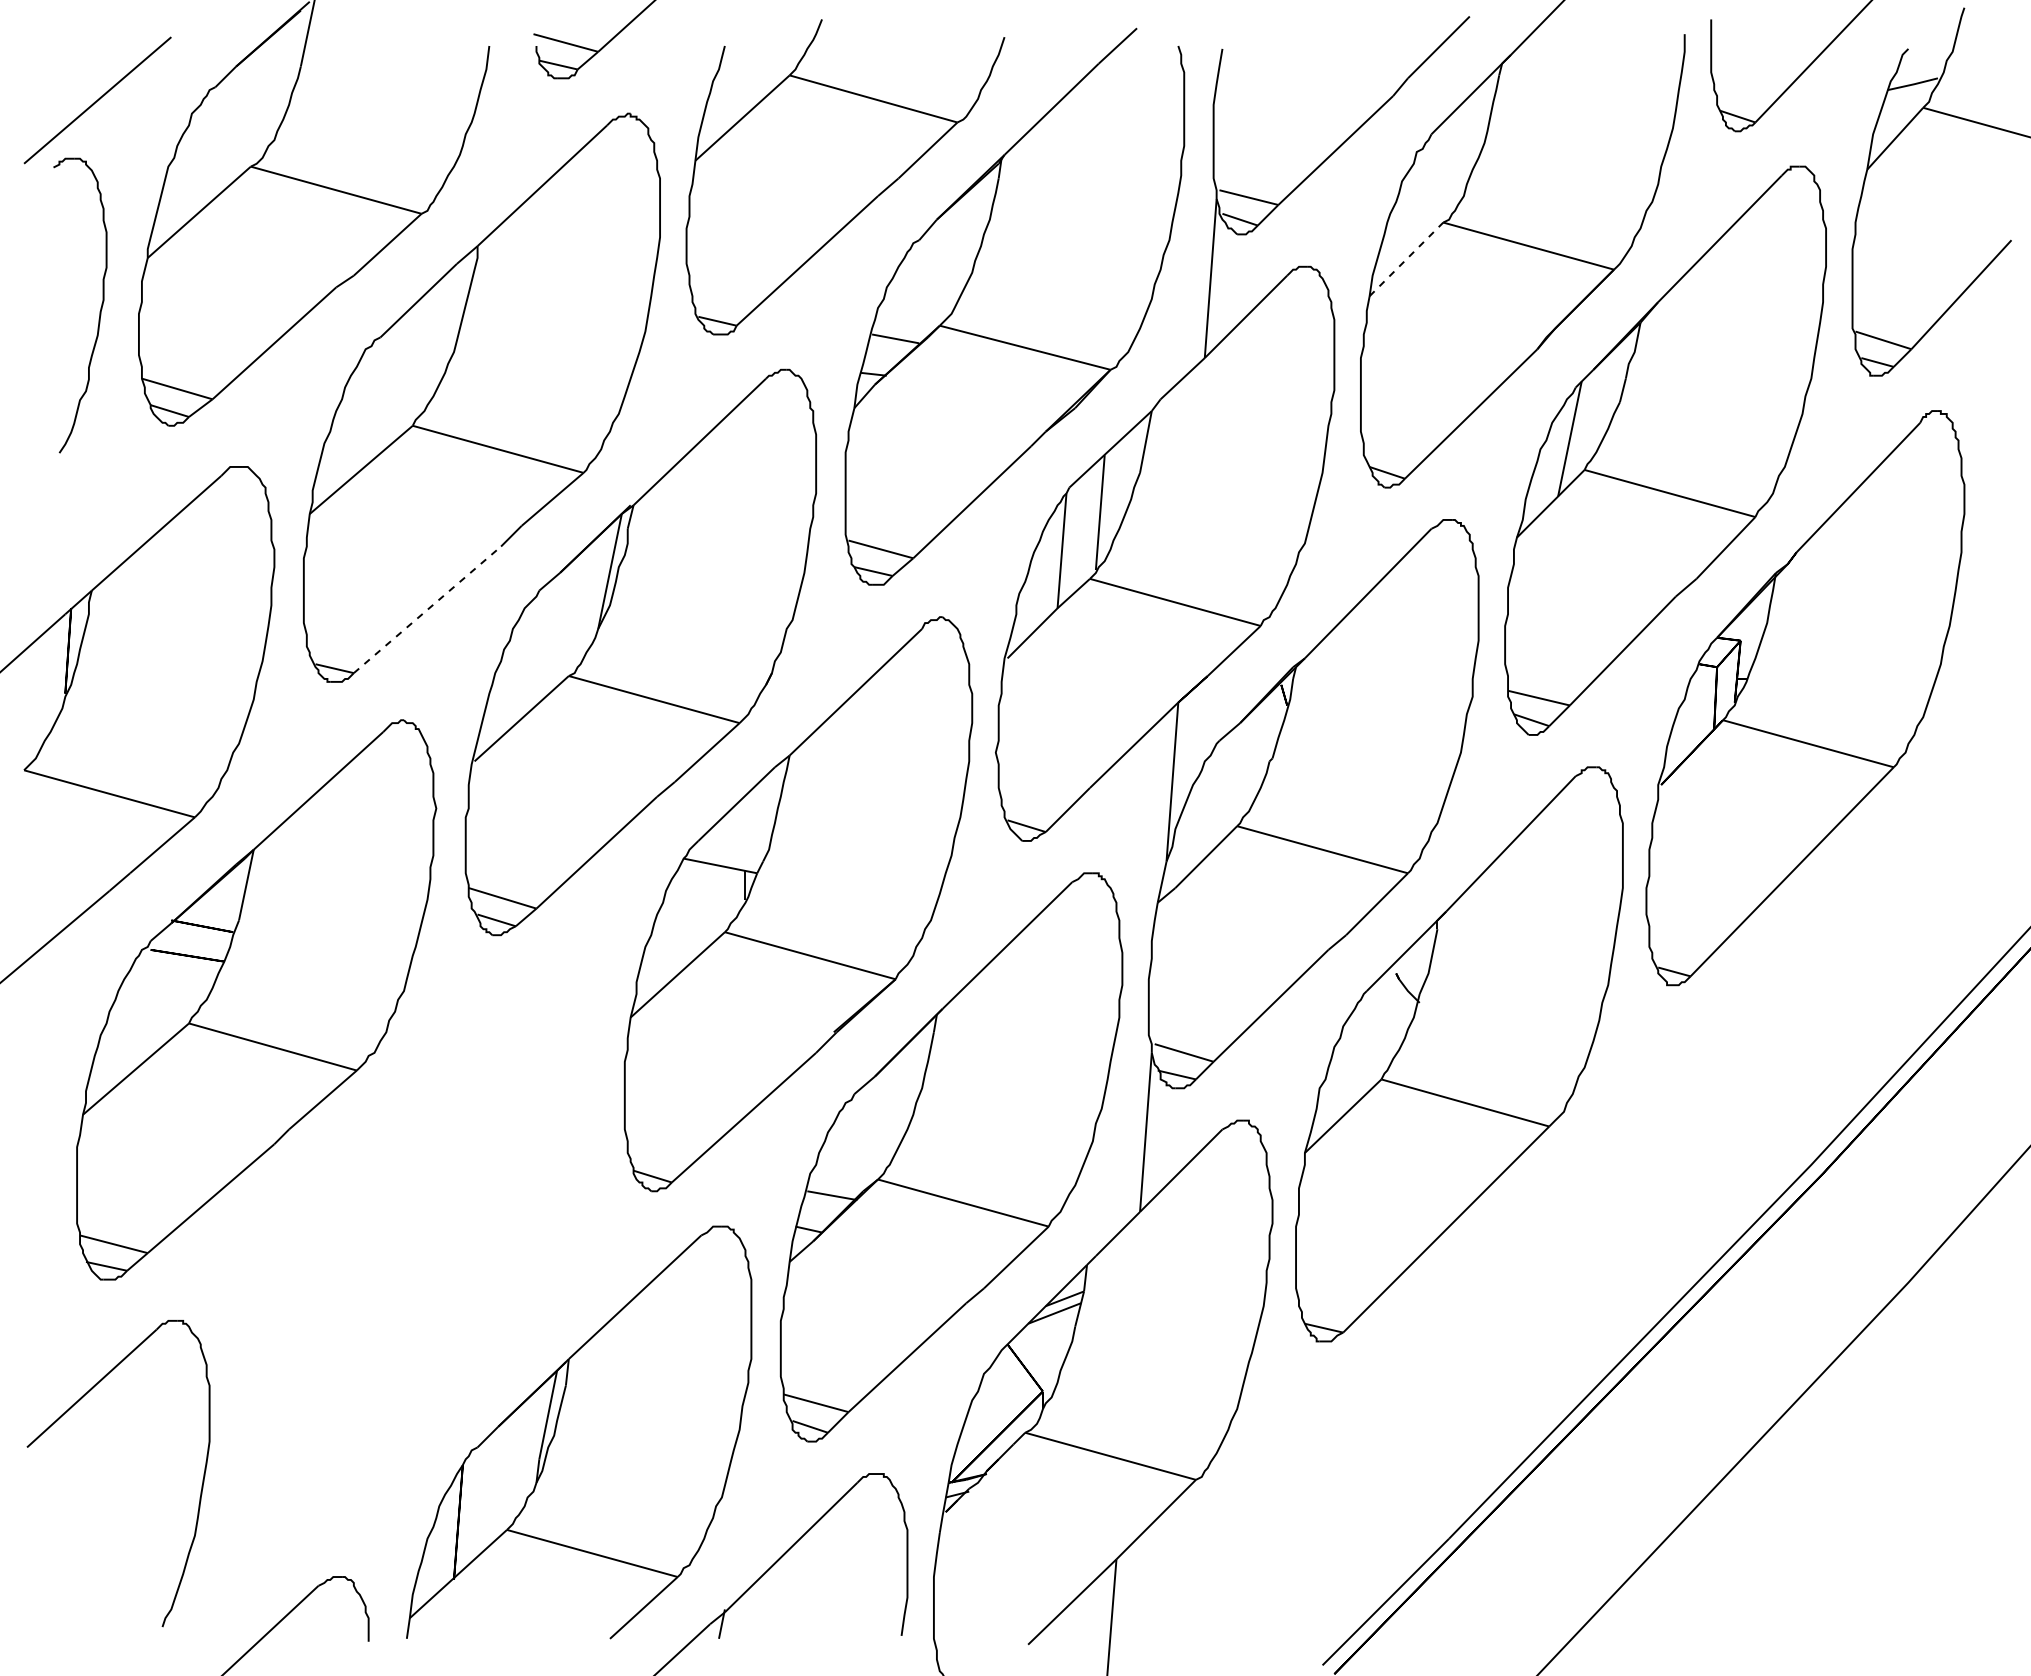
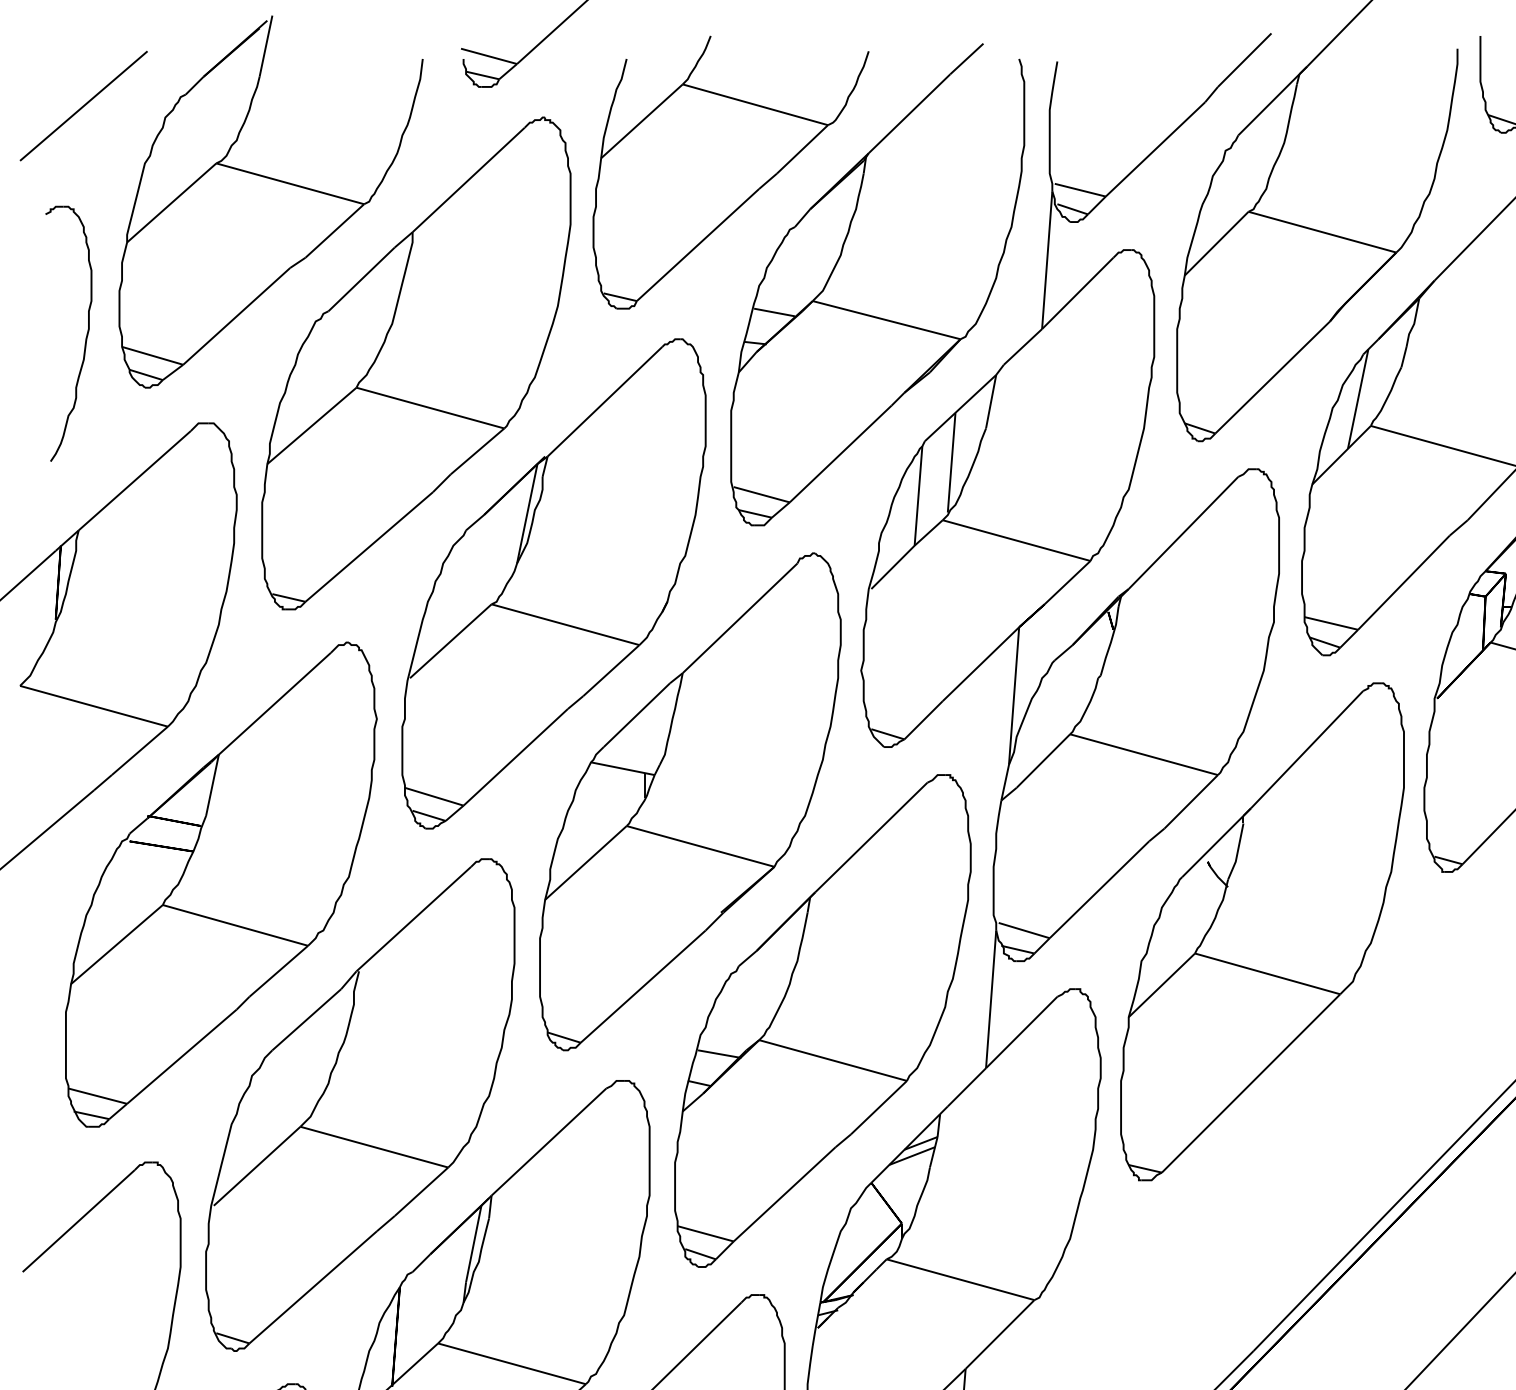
line: (1406, 259) -> (1216, 243), dashed -> solid
part: (99, 311) -> (85, 338), moved
line: (427, 609) -> (369, 546), dashed -> solid
part: (417, 1254) -> (360, 1105), added

